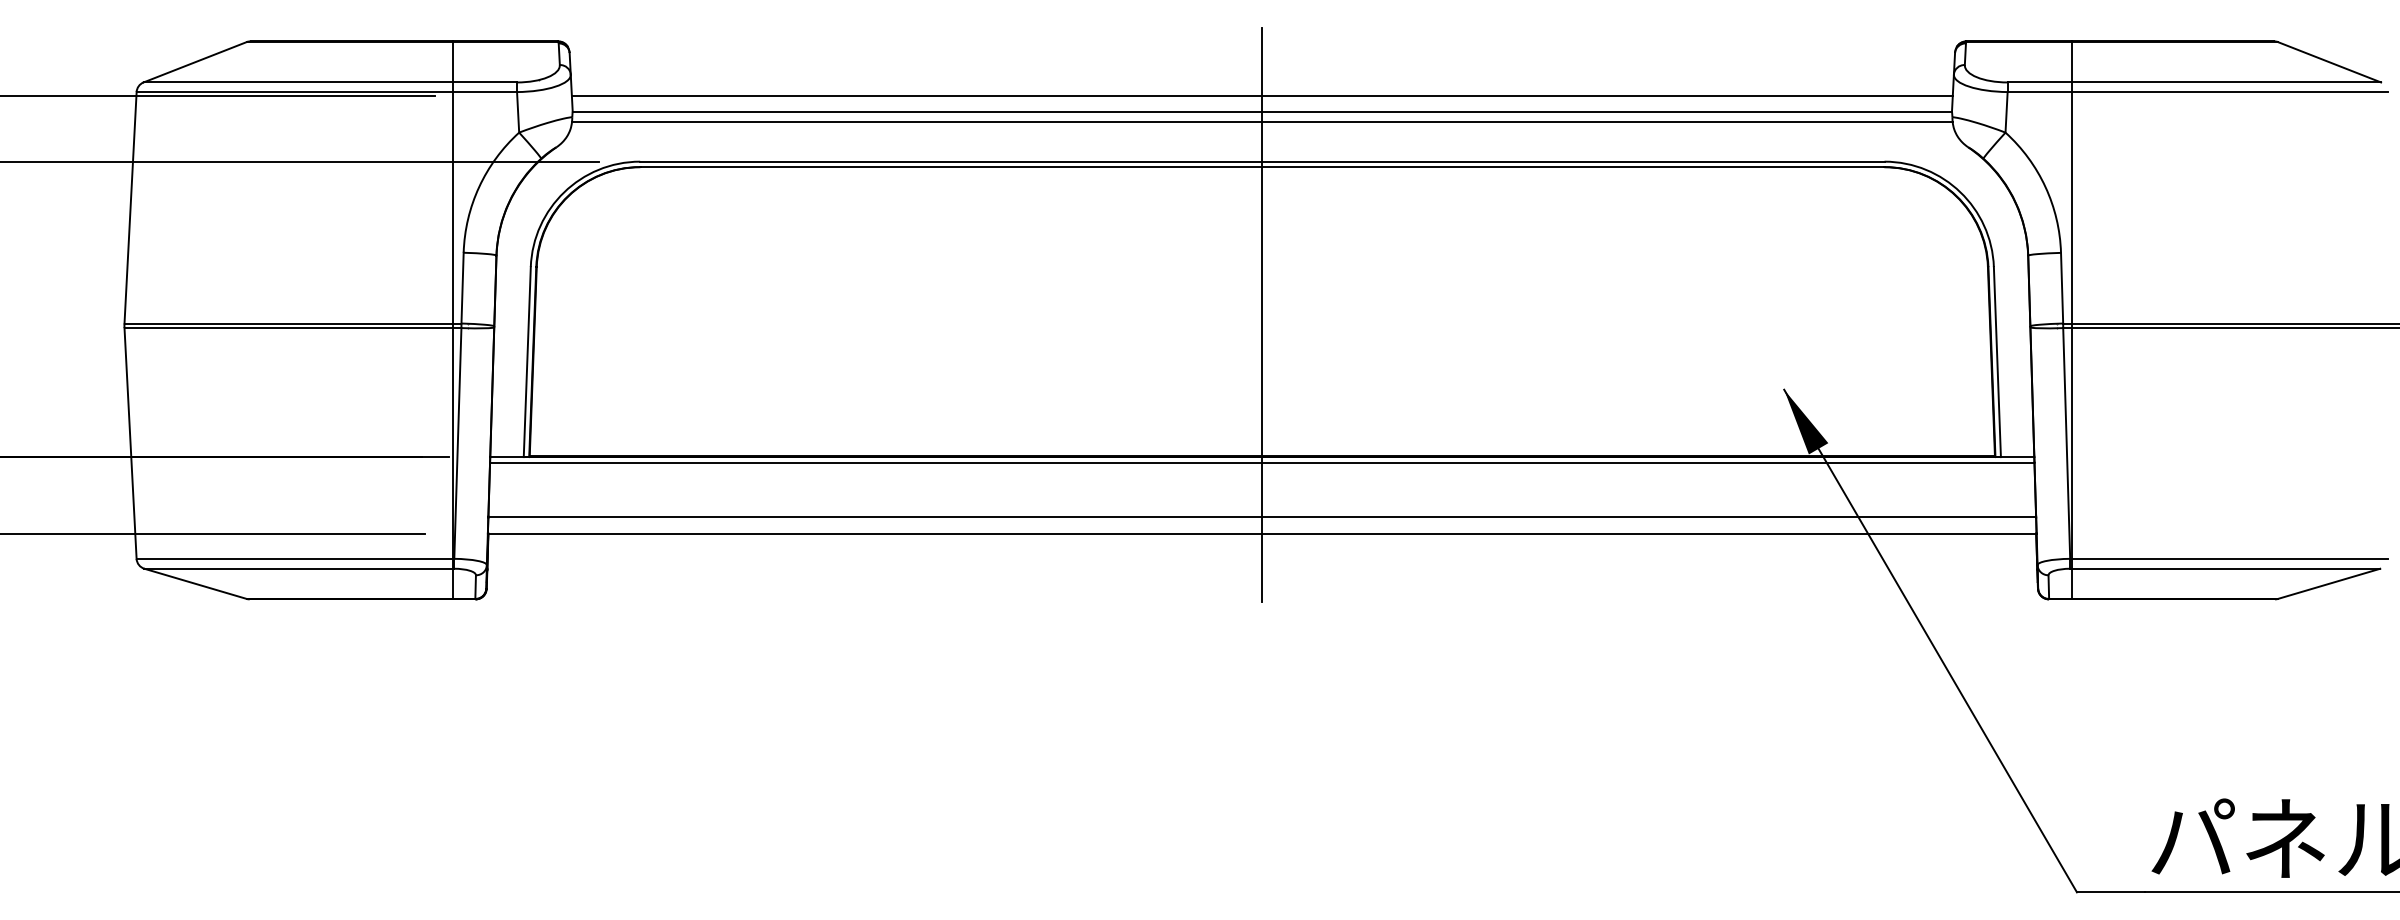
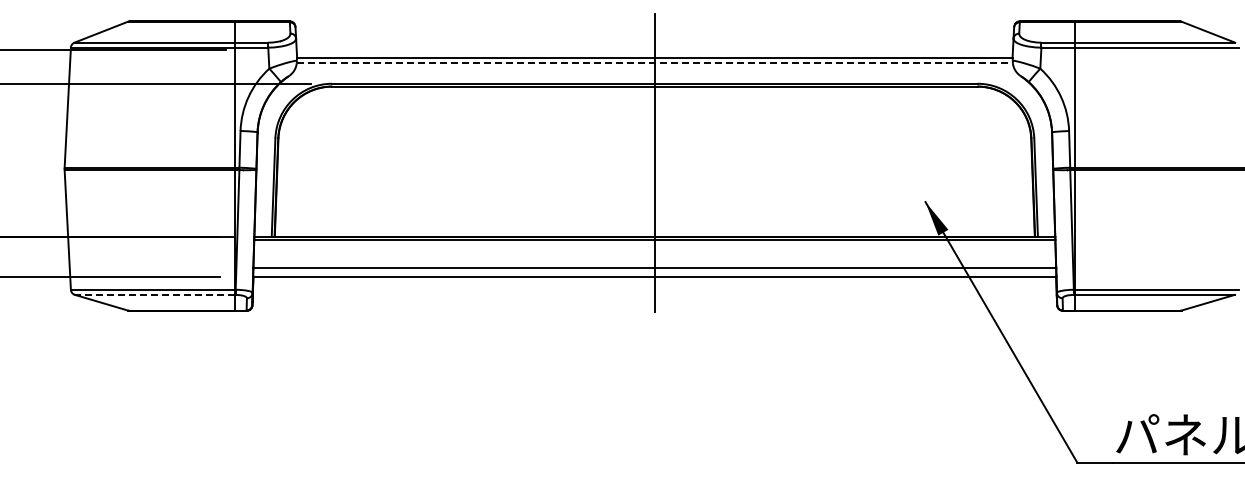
line: (1261, 95) -> (654, 49), removed
line: (1263, 122) -> (655, 63), solid -> dashed
line: (297, 567) -> (154, 294), solid -> dashed

